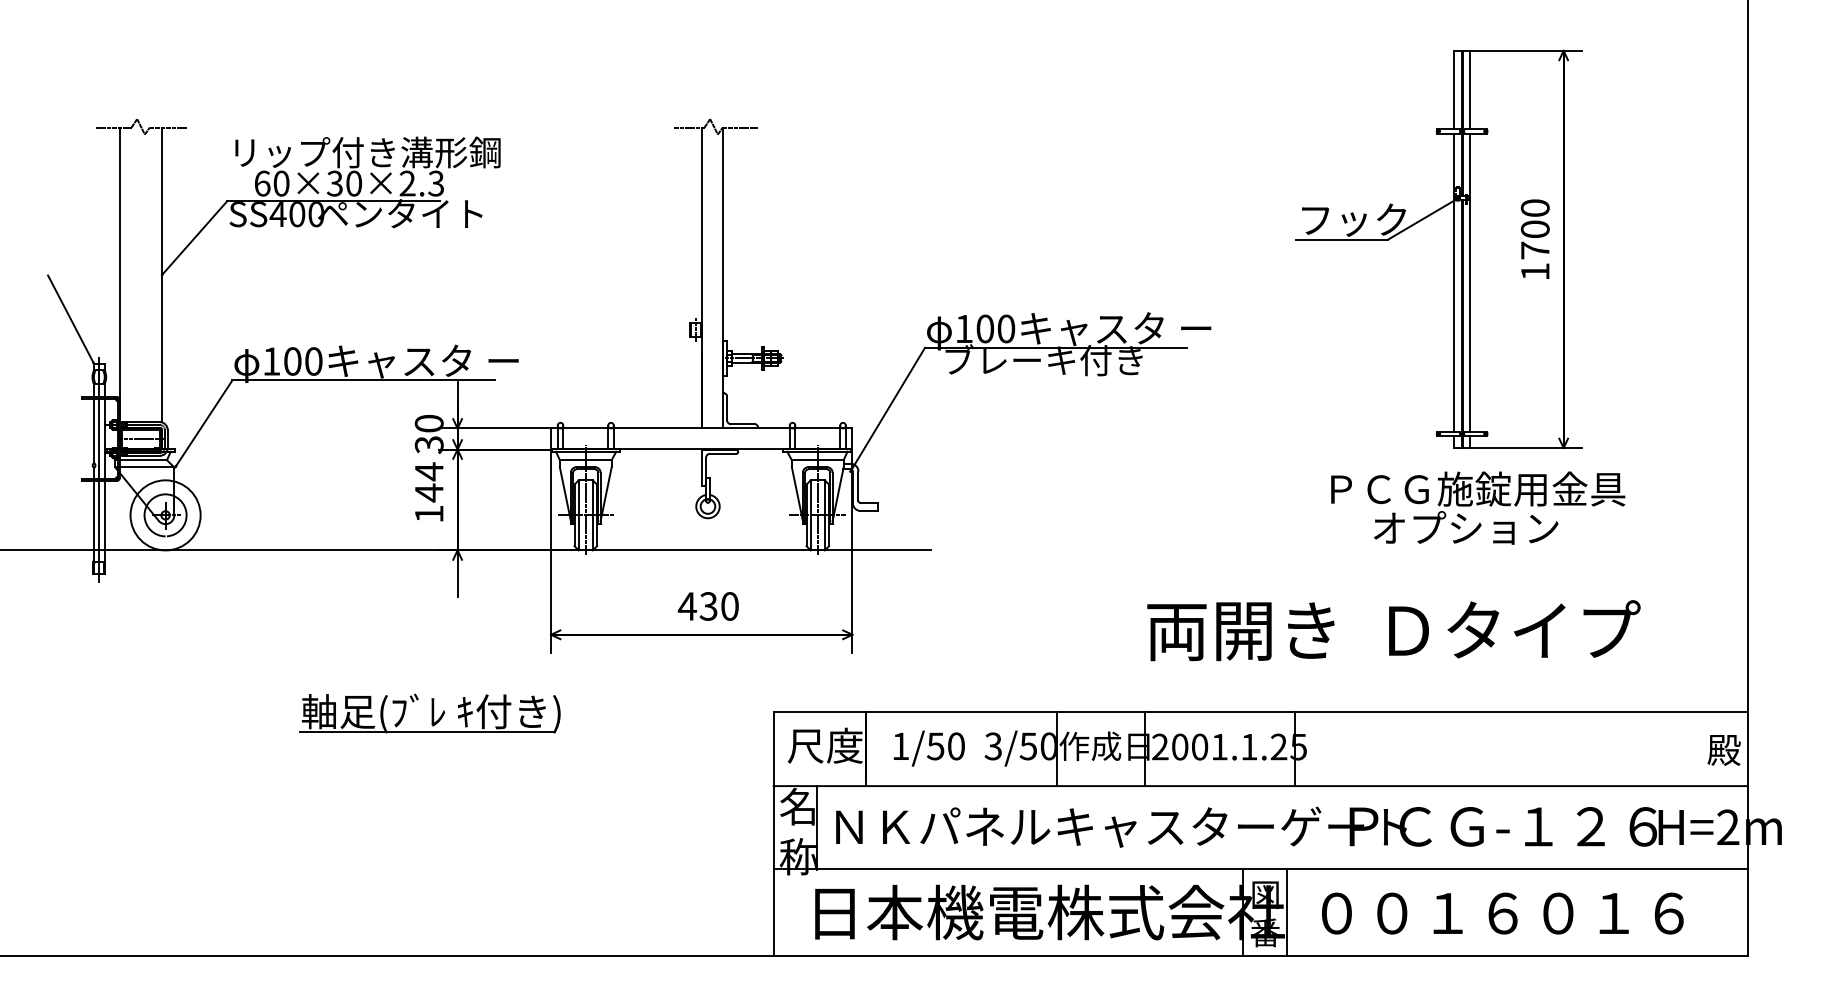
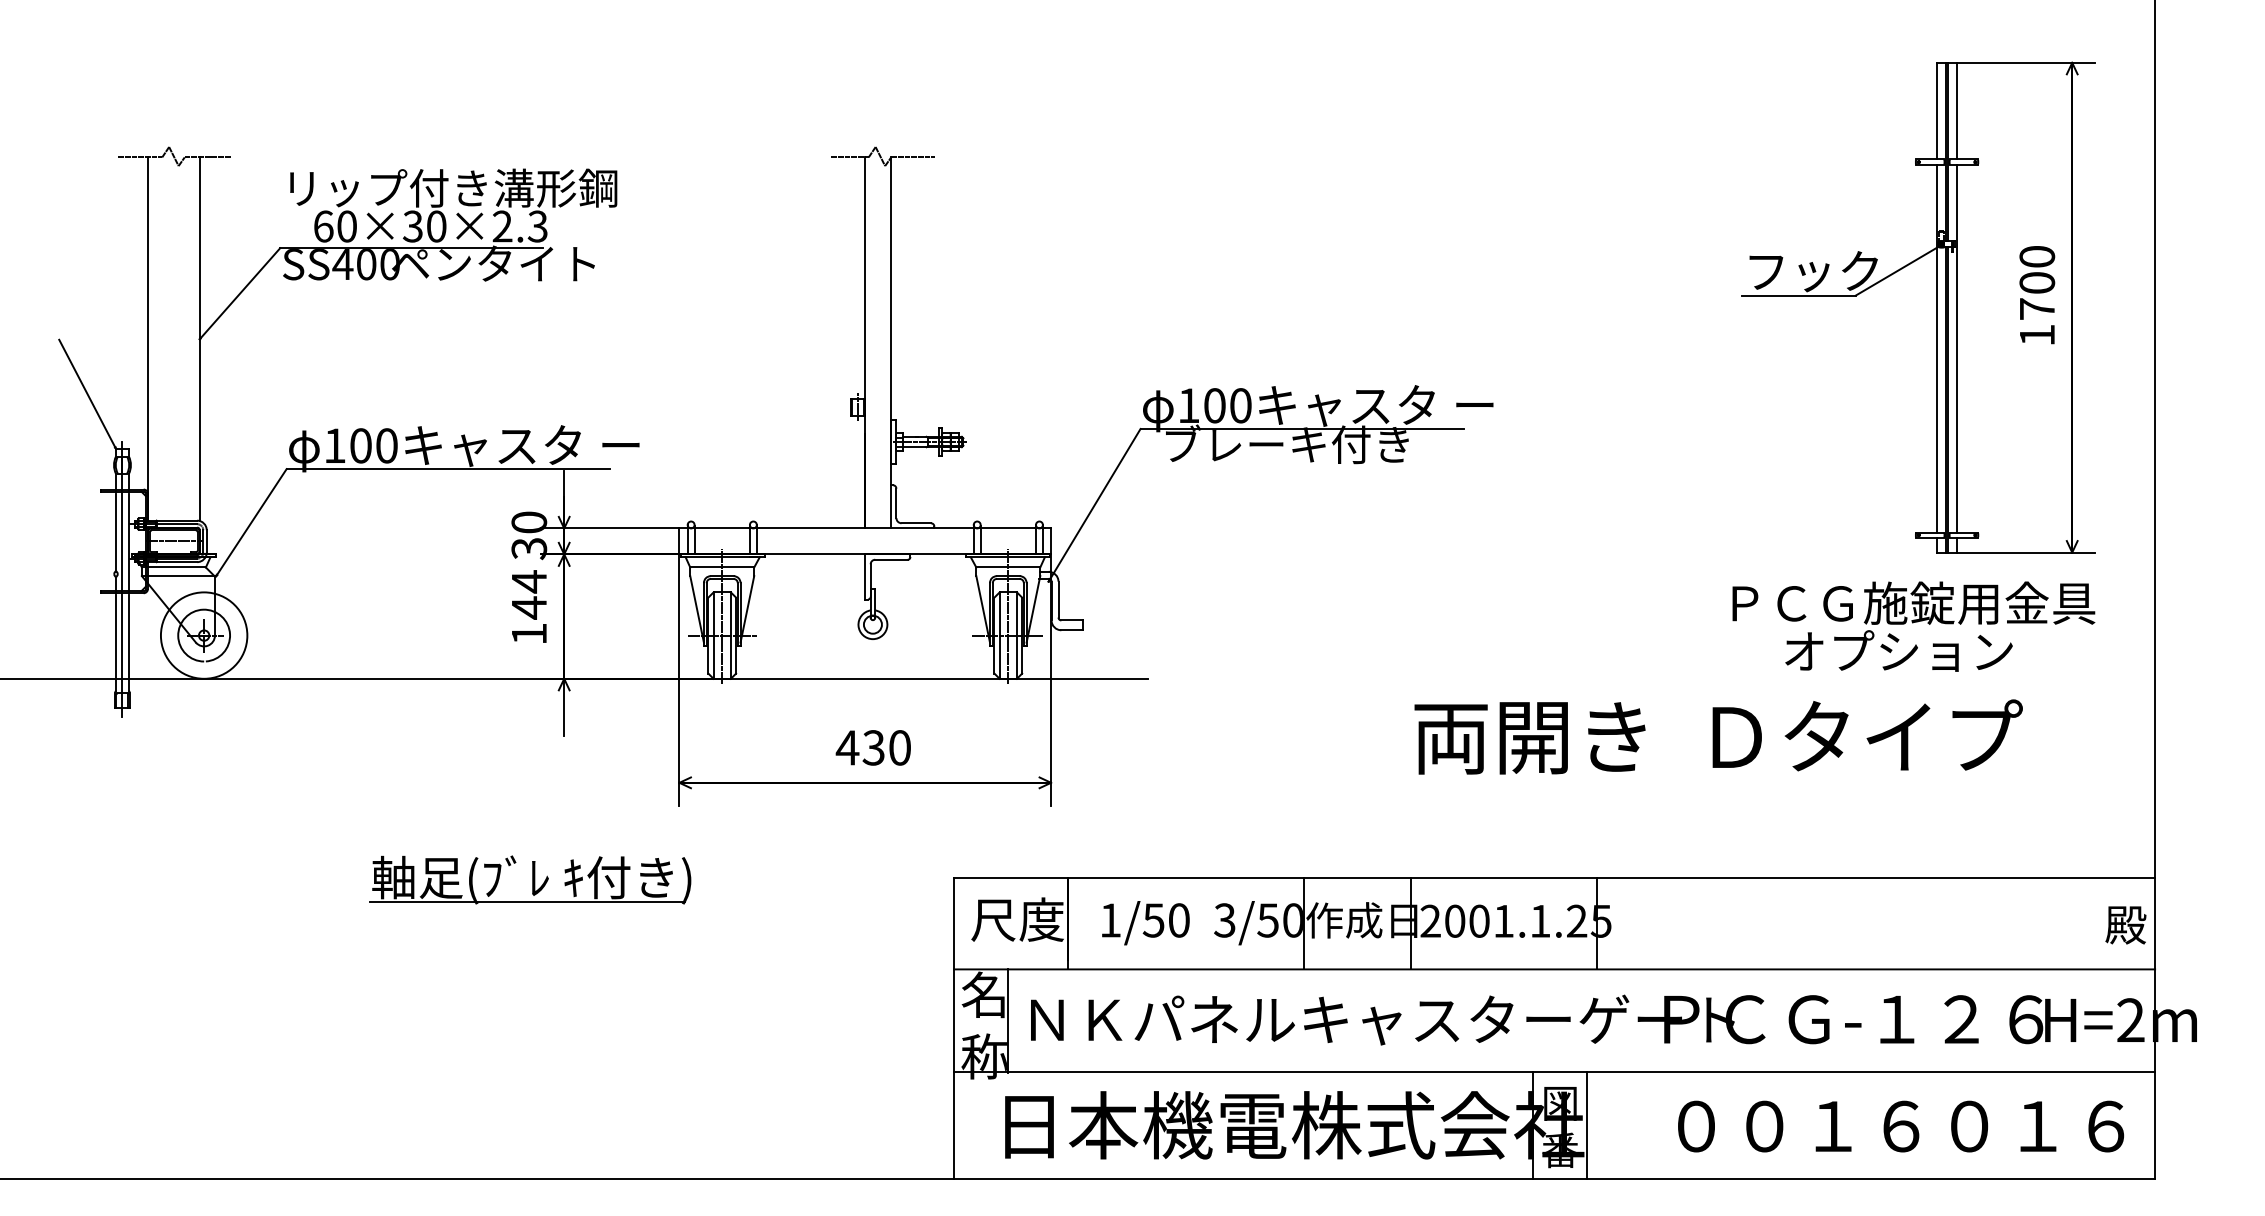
part: (1453, 249) -> (1936, 307), moved
text: (1478, 507) -> (1914, 625), moved
text: (1393, 630) -> (1718, 736), moved
text: (1502, 913) -> (1900, 1126), moved

